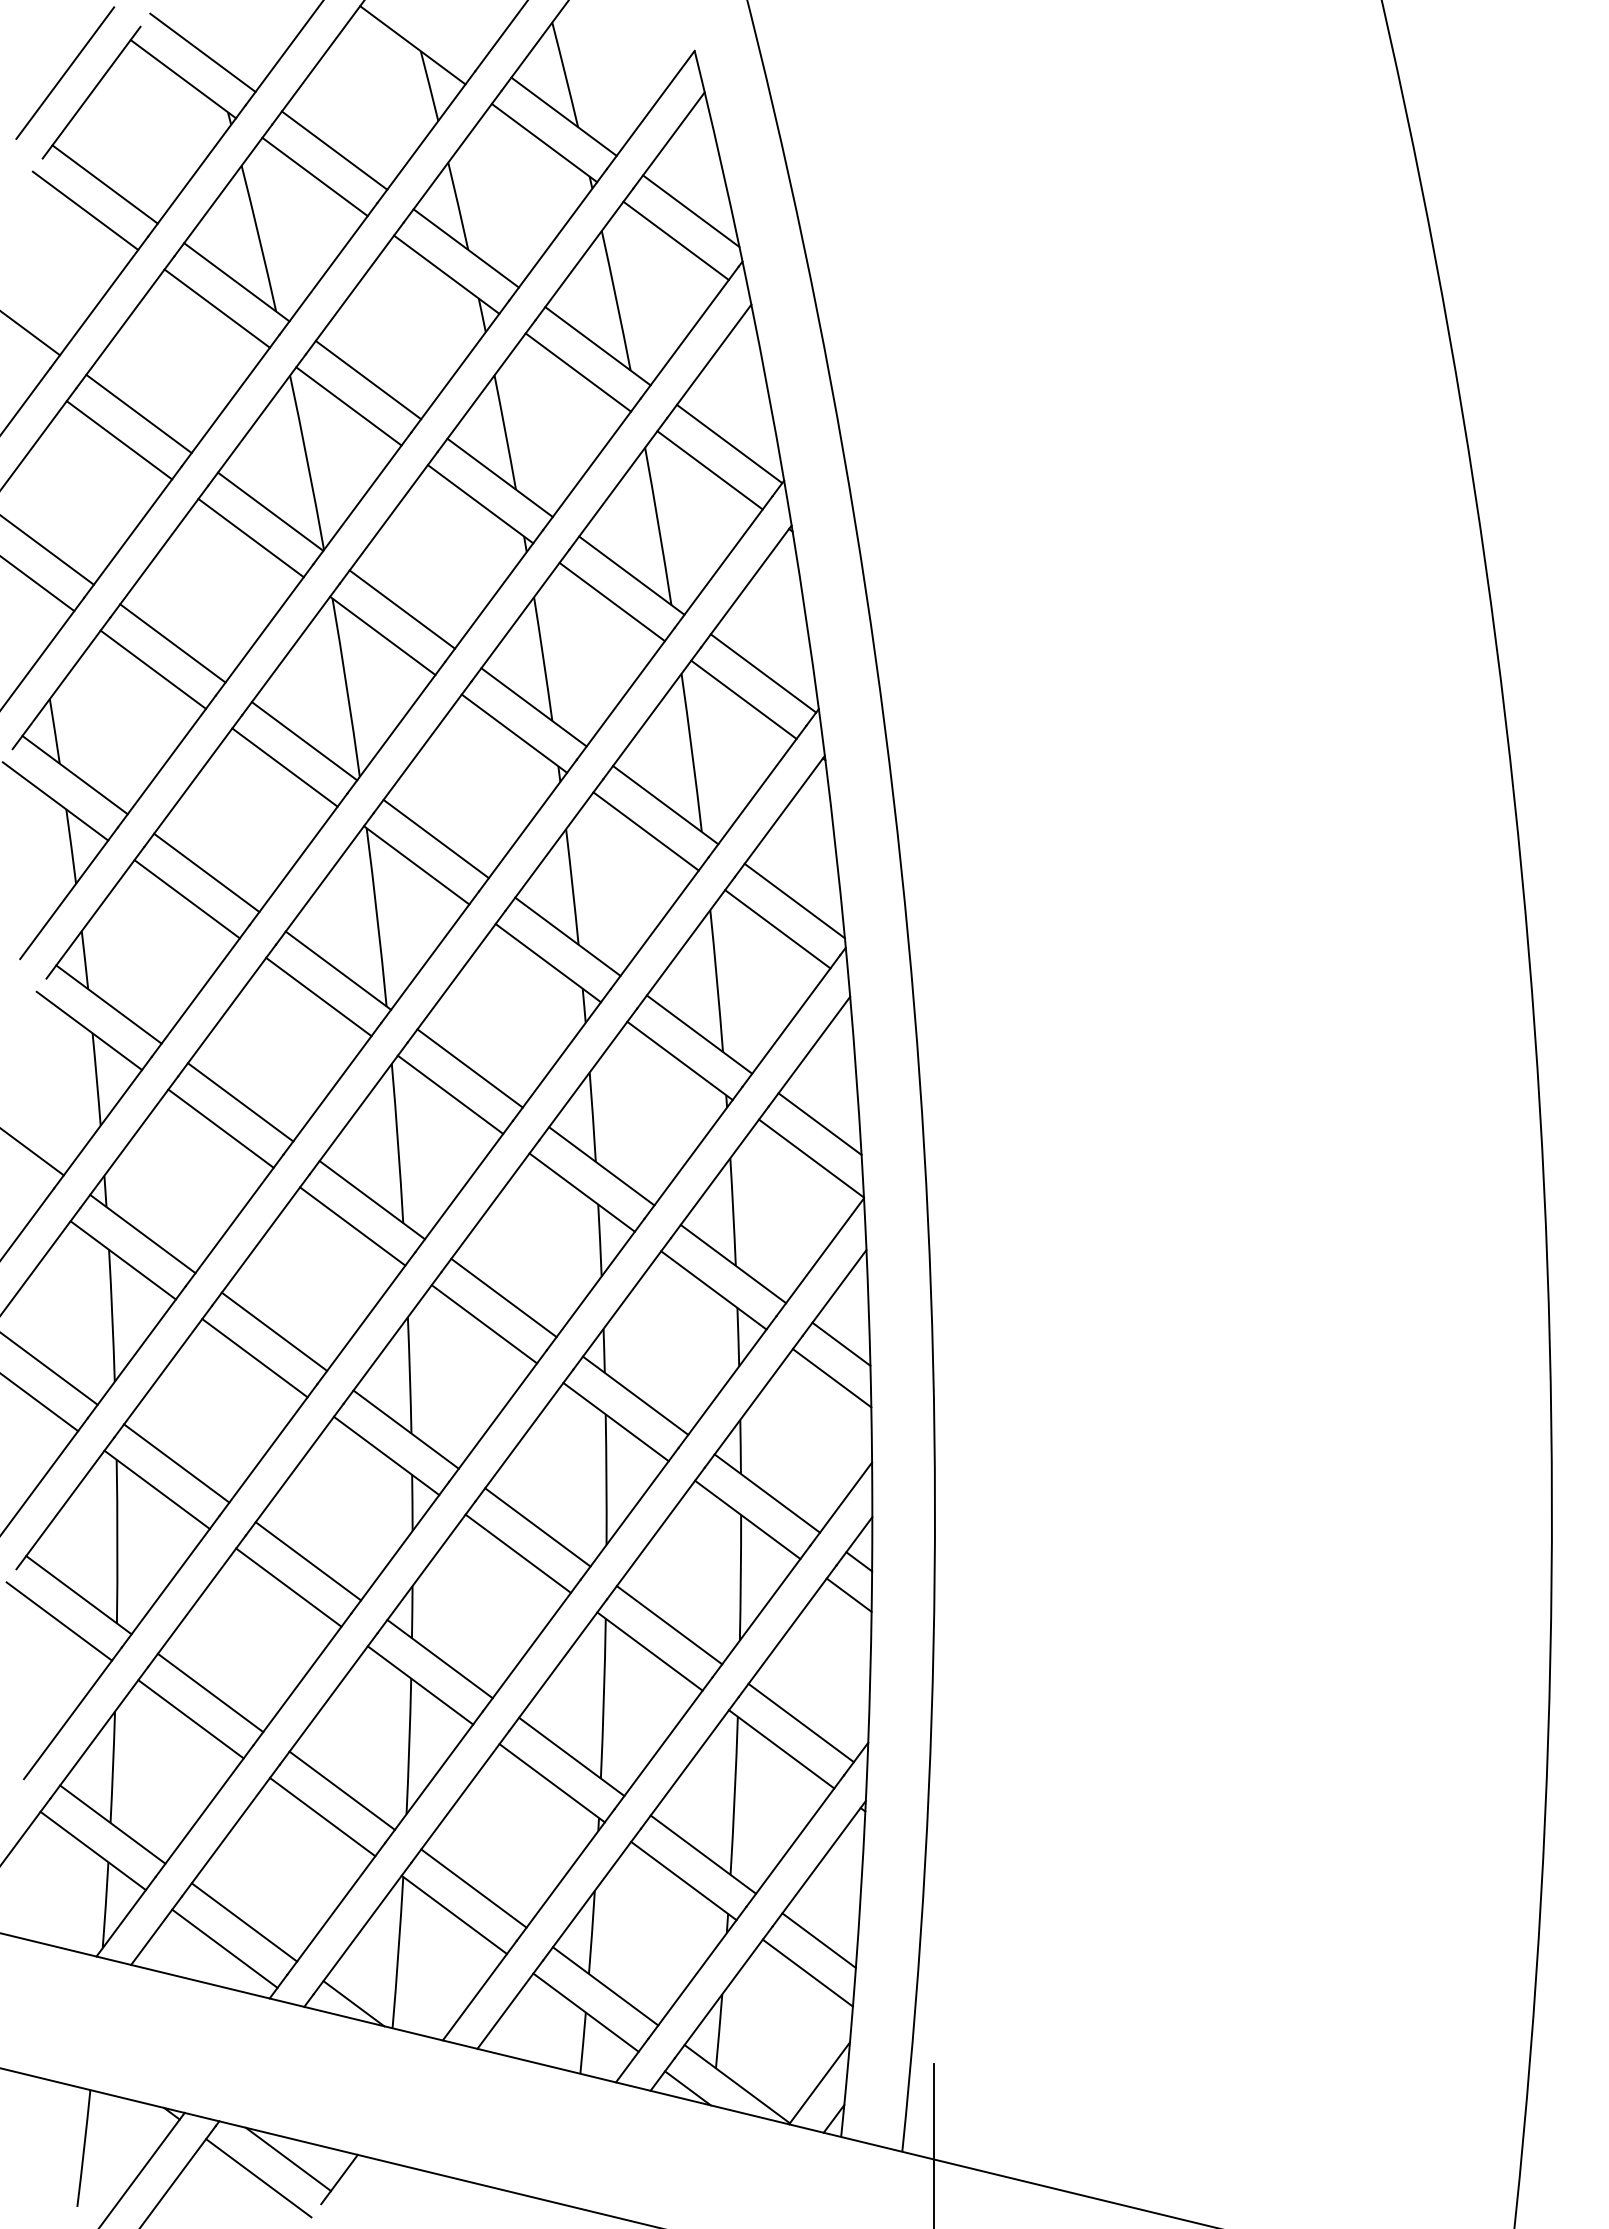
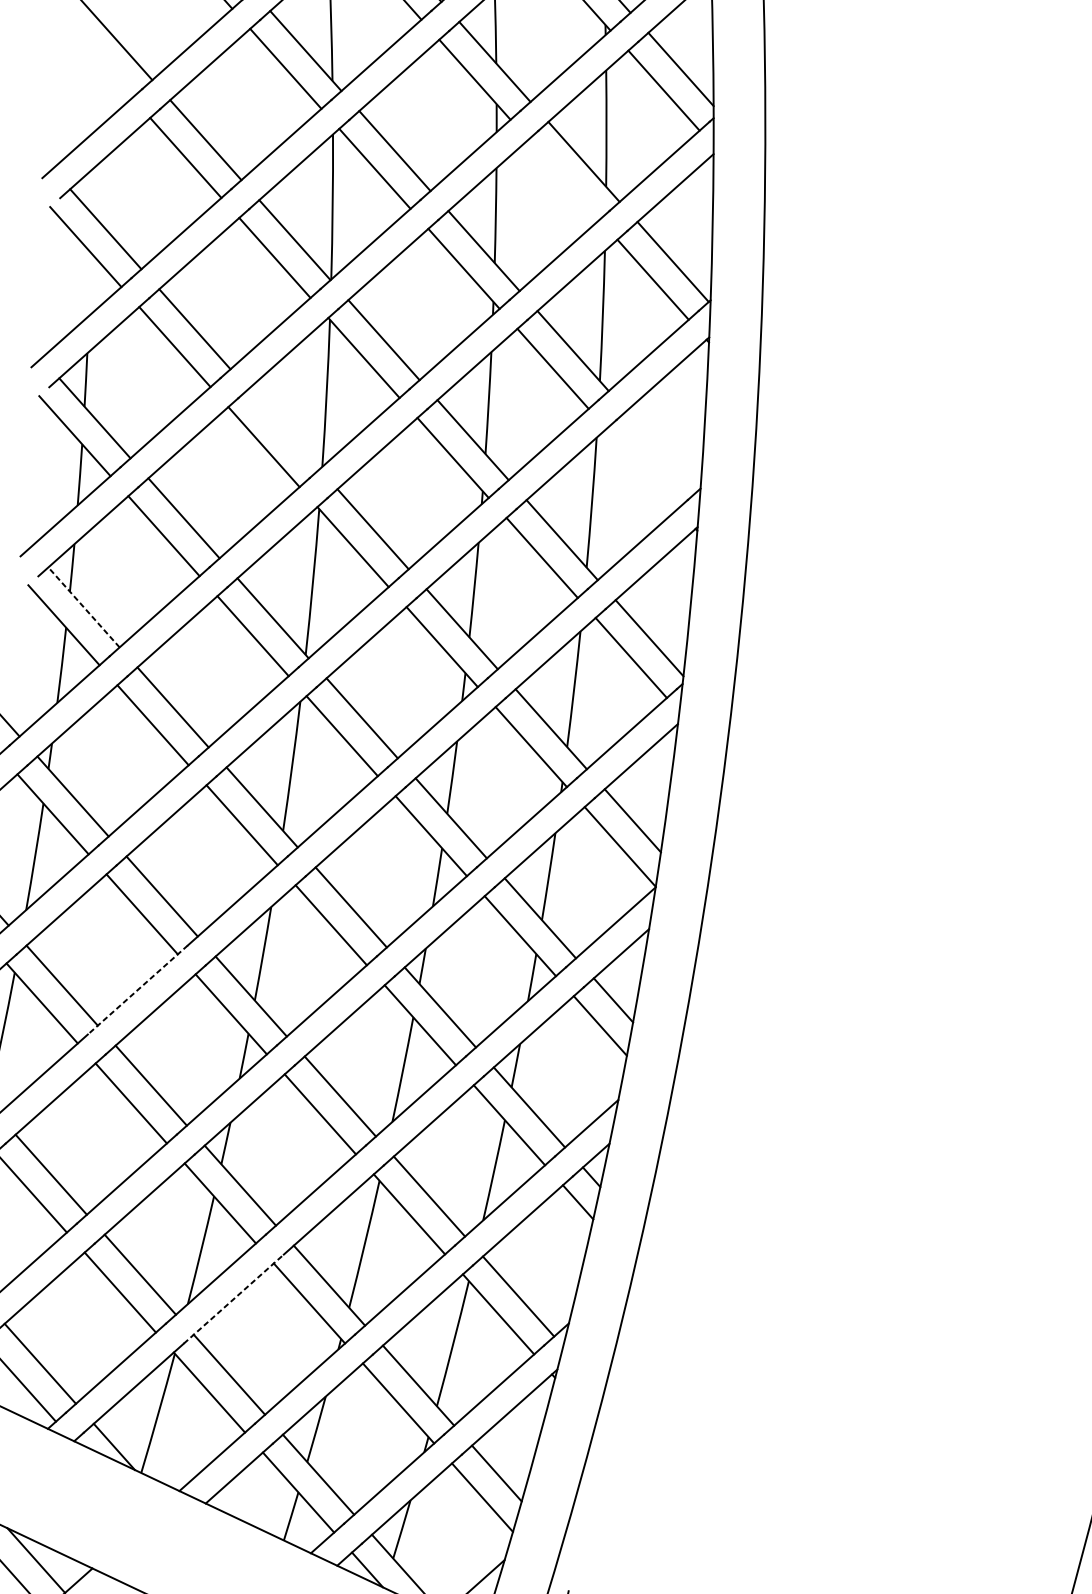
line: (578, 372) -> (564, 179), removed
line: (763, 673) -> (662, 451), removed
line: (743, 699) -> (641, 468), removed
line: (304, 741) -> (283, 429), removed
line: (108, 1004) -> (83, 607), solid -> dashed
line: (268, 1450) -> (137, 990), solid -> dashed
line: (460, 1796) -> (233, 1298), solid -> dashed

